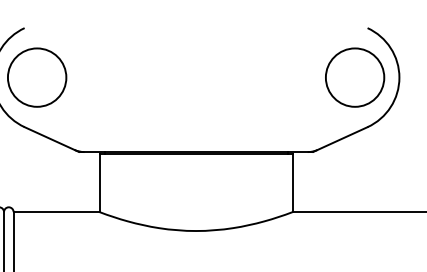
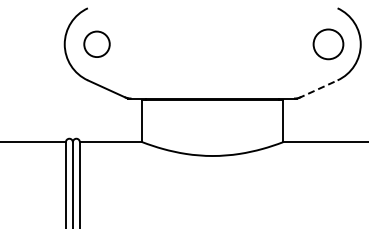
circle: (36, 77) -> (96, 44), size x0.6
circle: (355, 77) -> (328, 44), size x0.7
line: (339, 139) -> (317, 89), solid -> dashed

